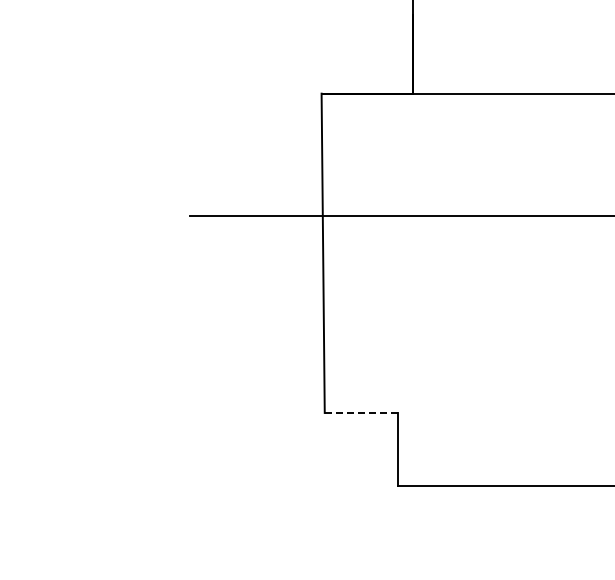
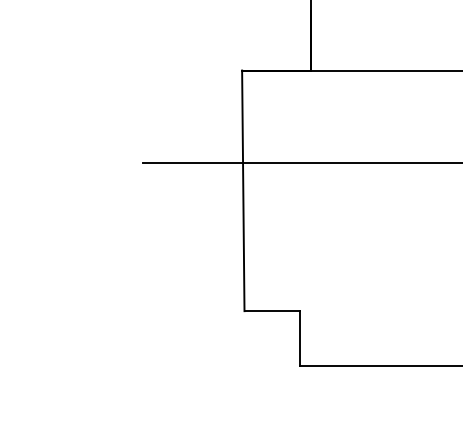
line: (361, 412) -> (272, 310), dashed -> solid

